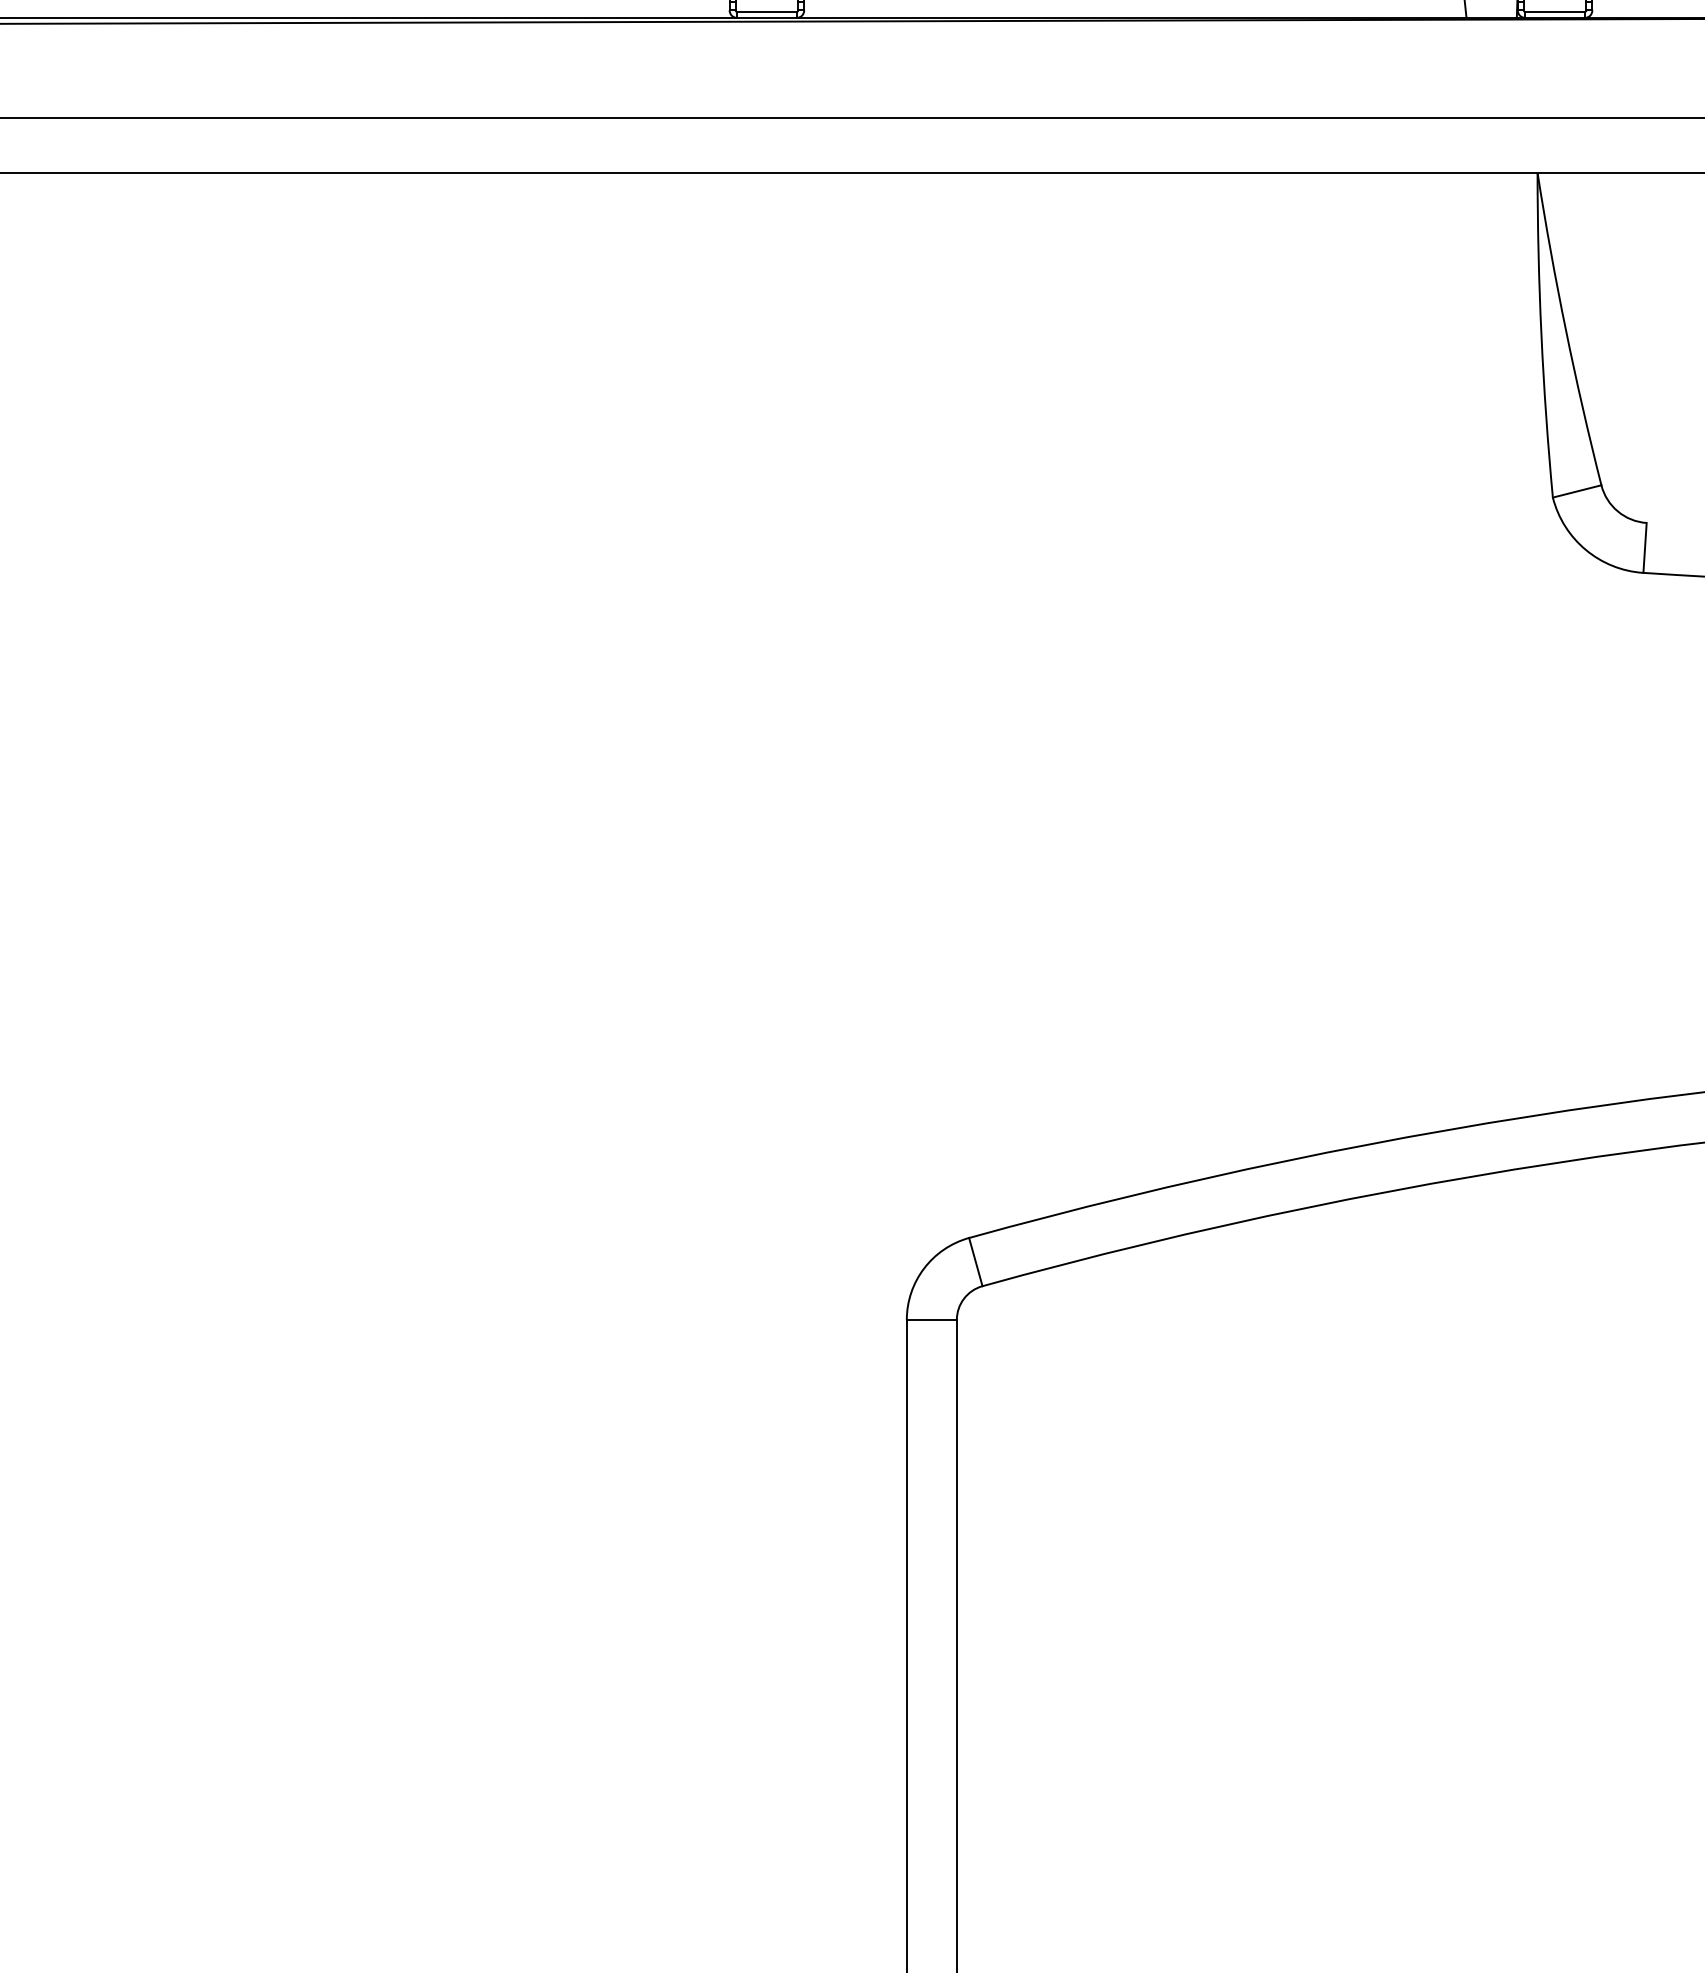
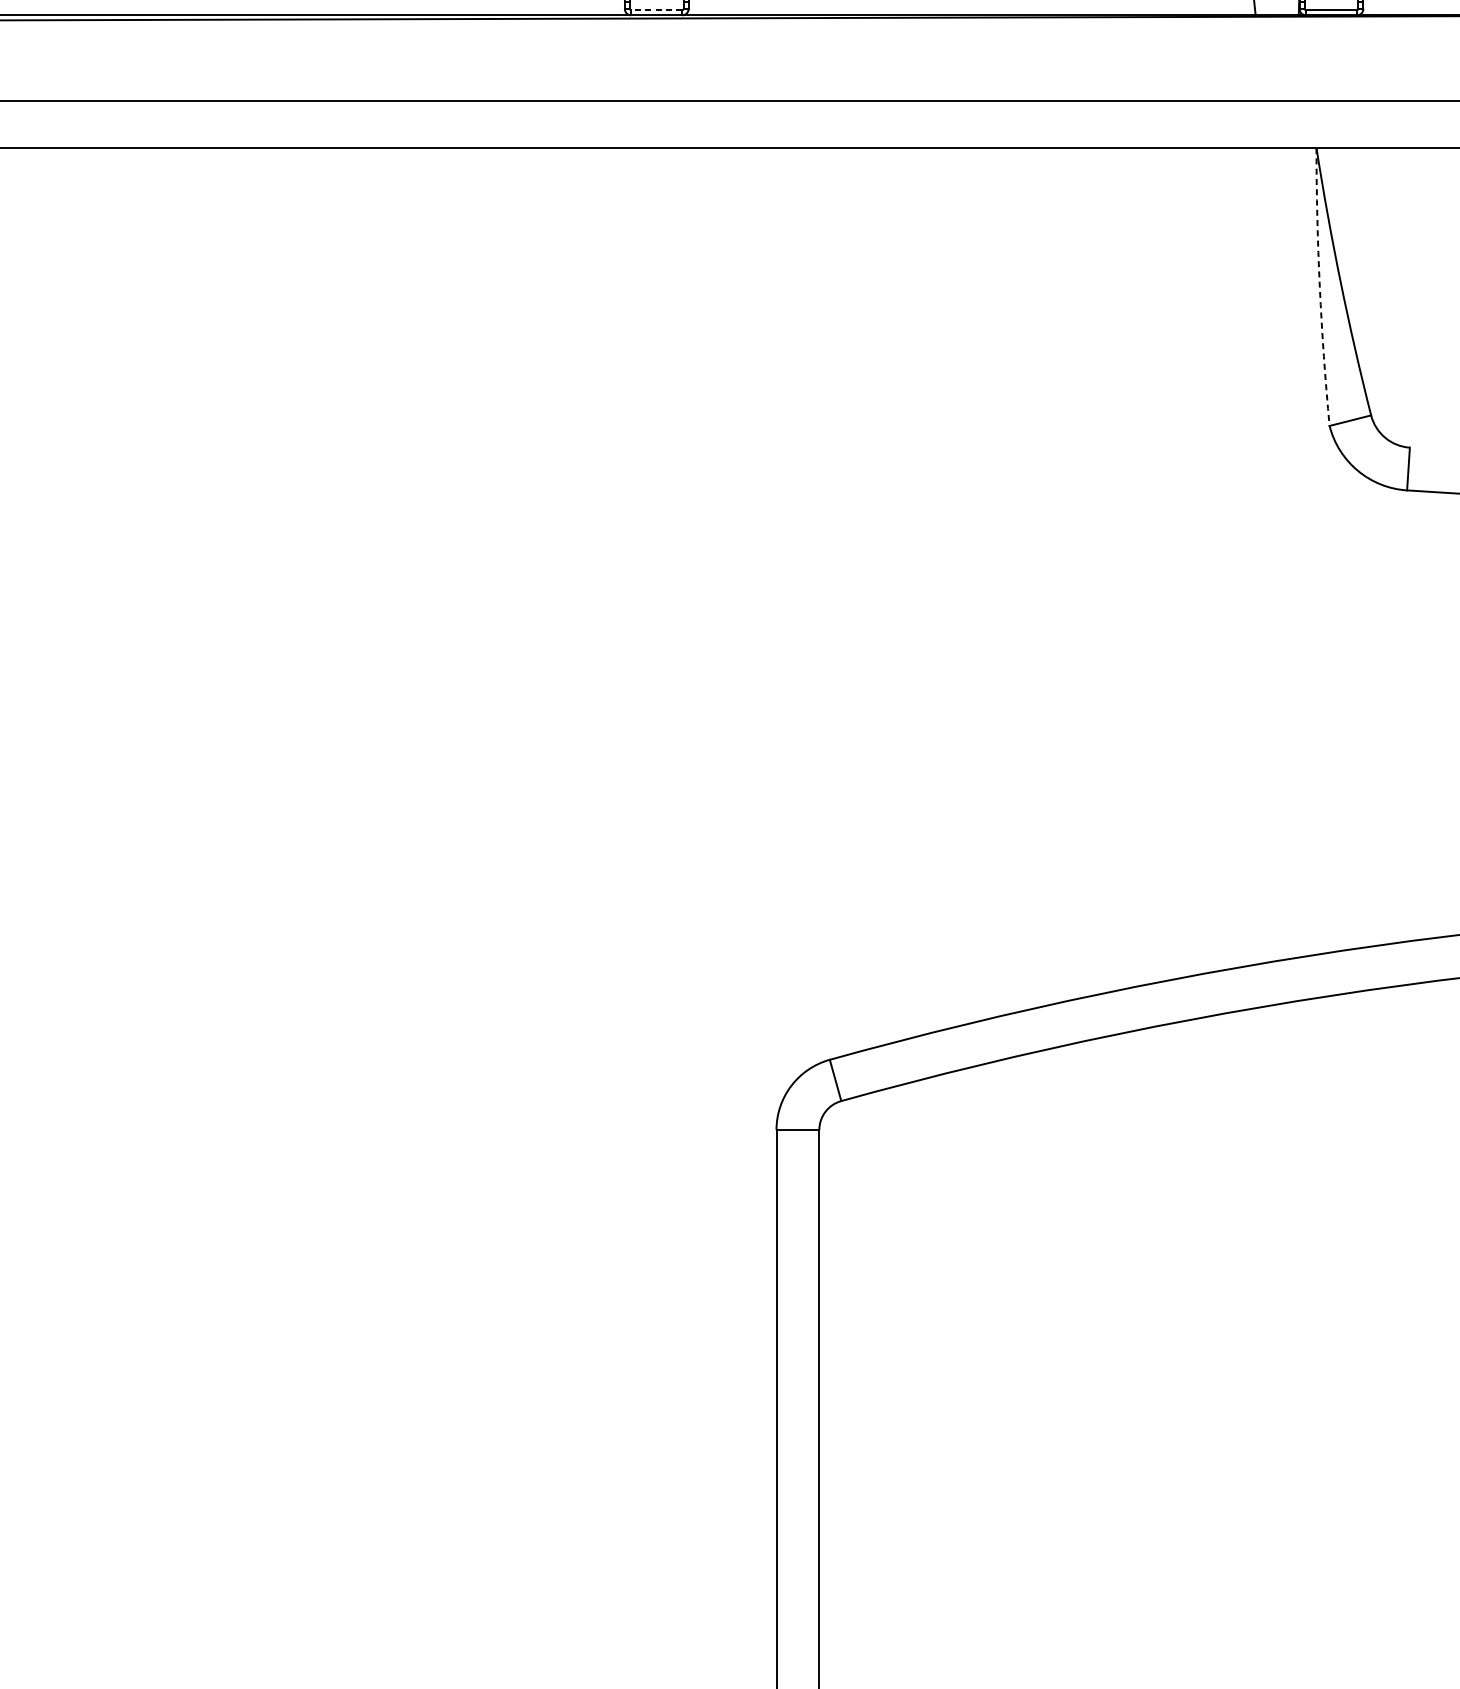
line: (766, 11) -> (656, 9), solid -> dashed
arc: (1541, 335) -> (1319, 287), solid -> dashed

